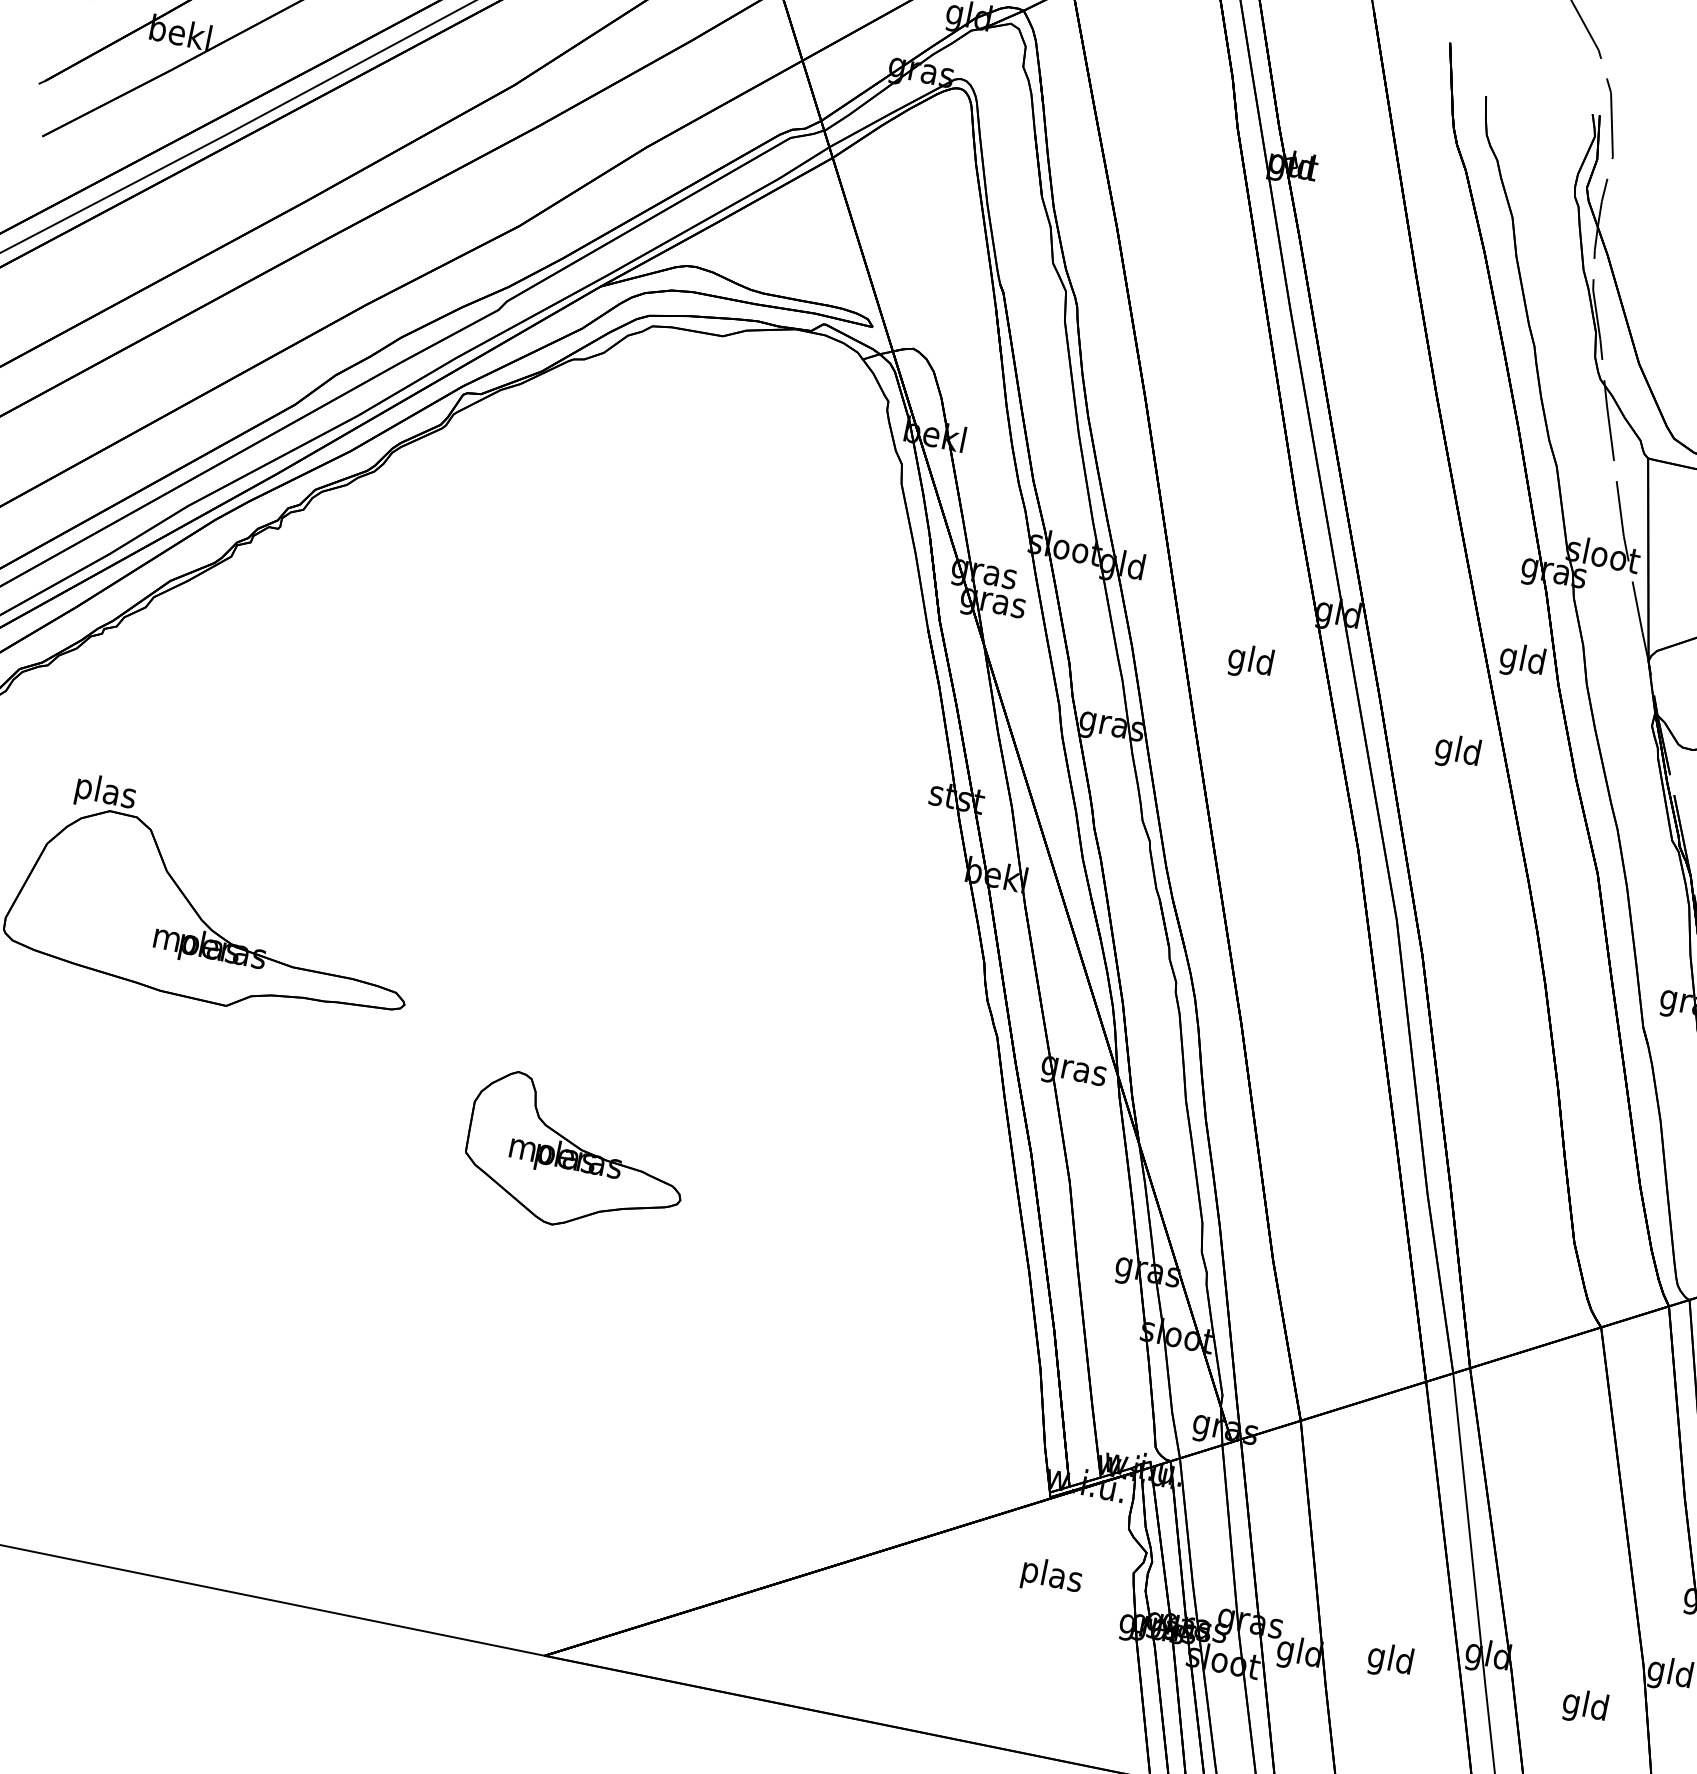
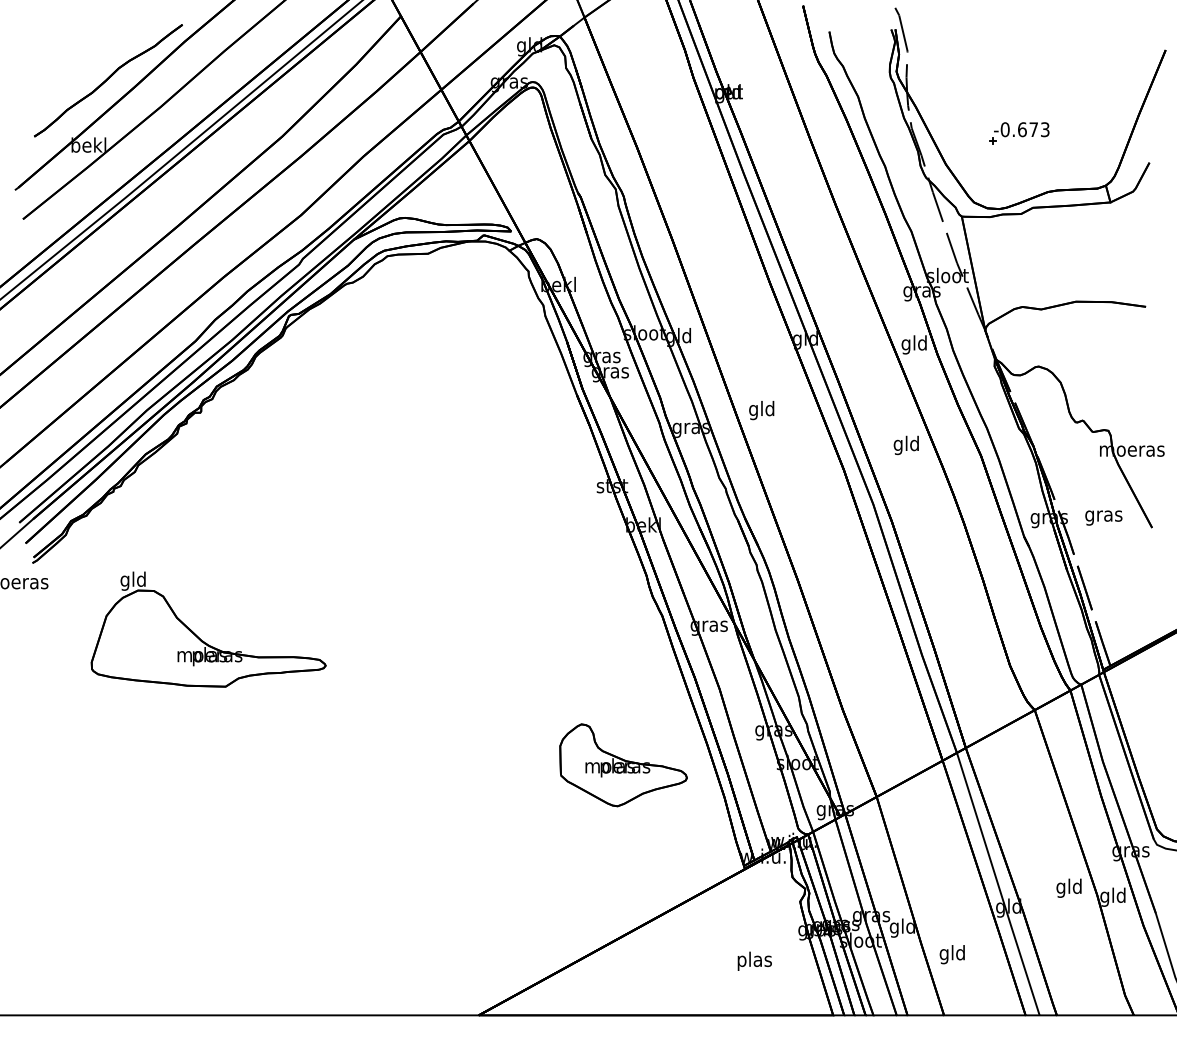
text: (1250, 662) -> (761, 410), moved
text: (1456, 752) -> (905, 445), moved
text: (105, 792) -> (133, 580), plas -> gld
part: (576, 1156) -> (623, 765), moved
text: (1051, 1575) -> (754, 960), moved
text: (1388, 1660) -> (951, 954), moved
text: (1584, 1705) -> (1068, 887), moved

